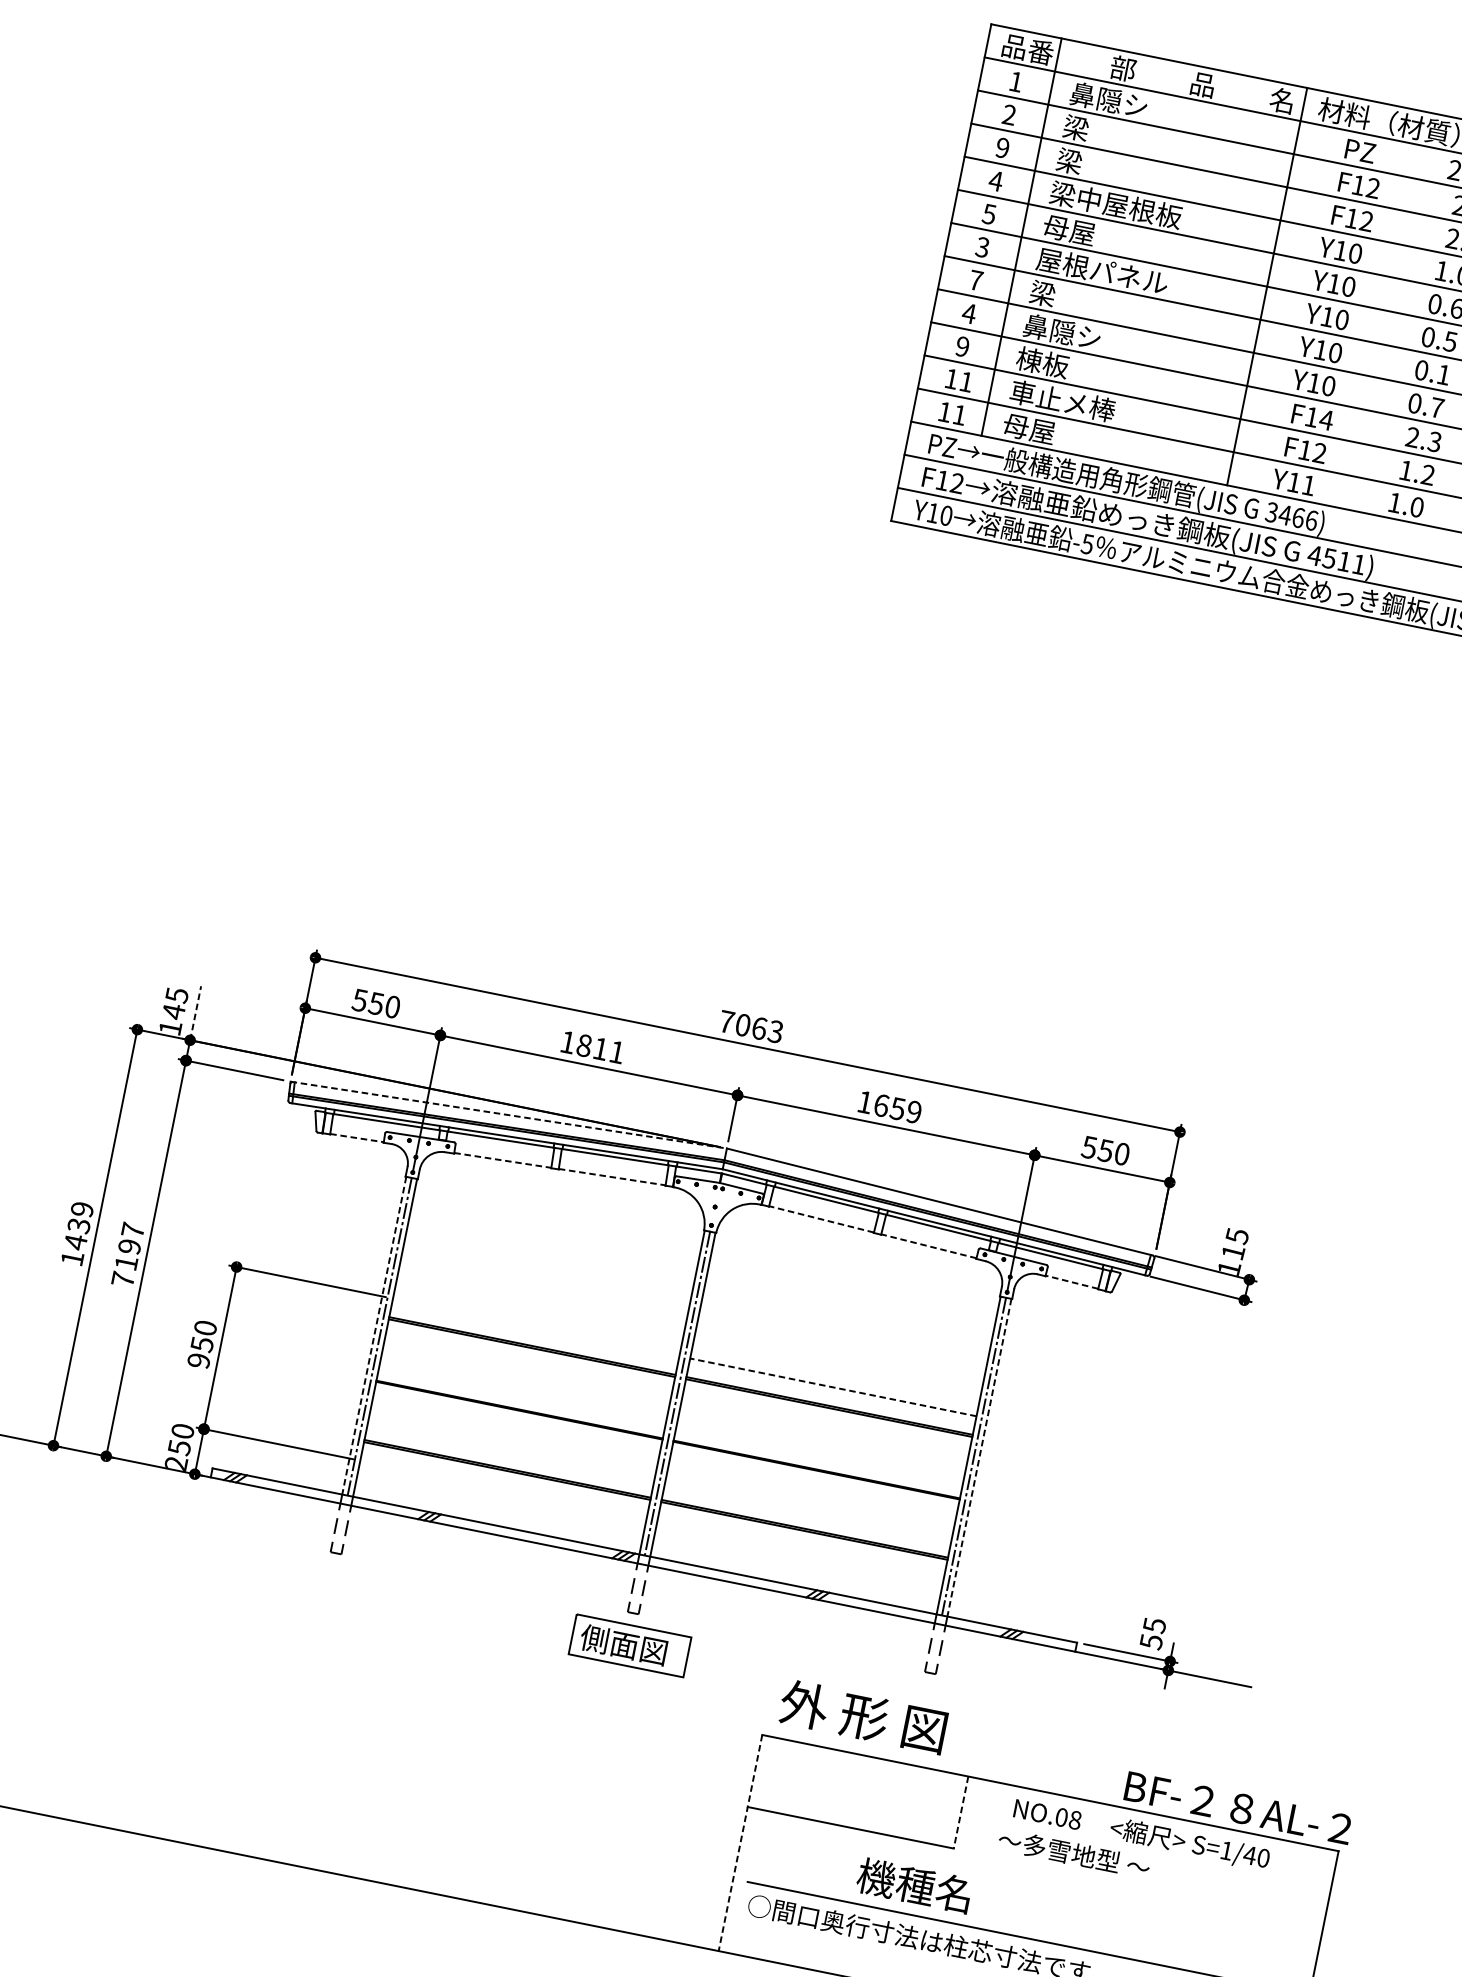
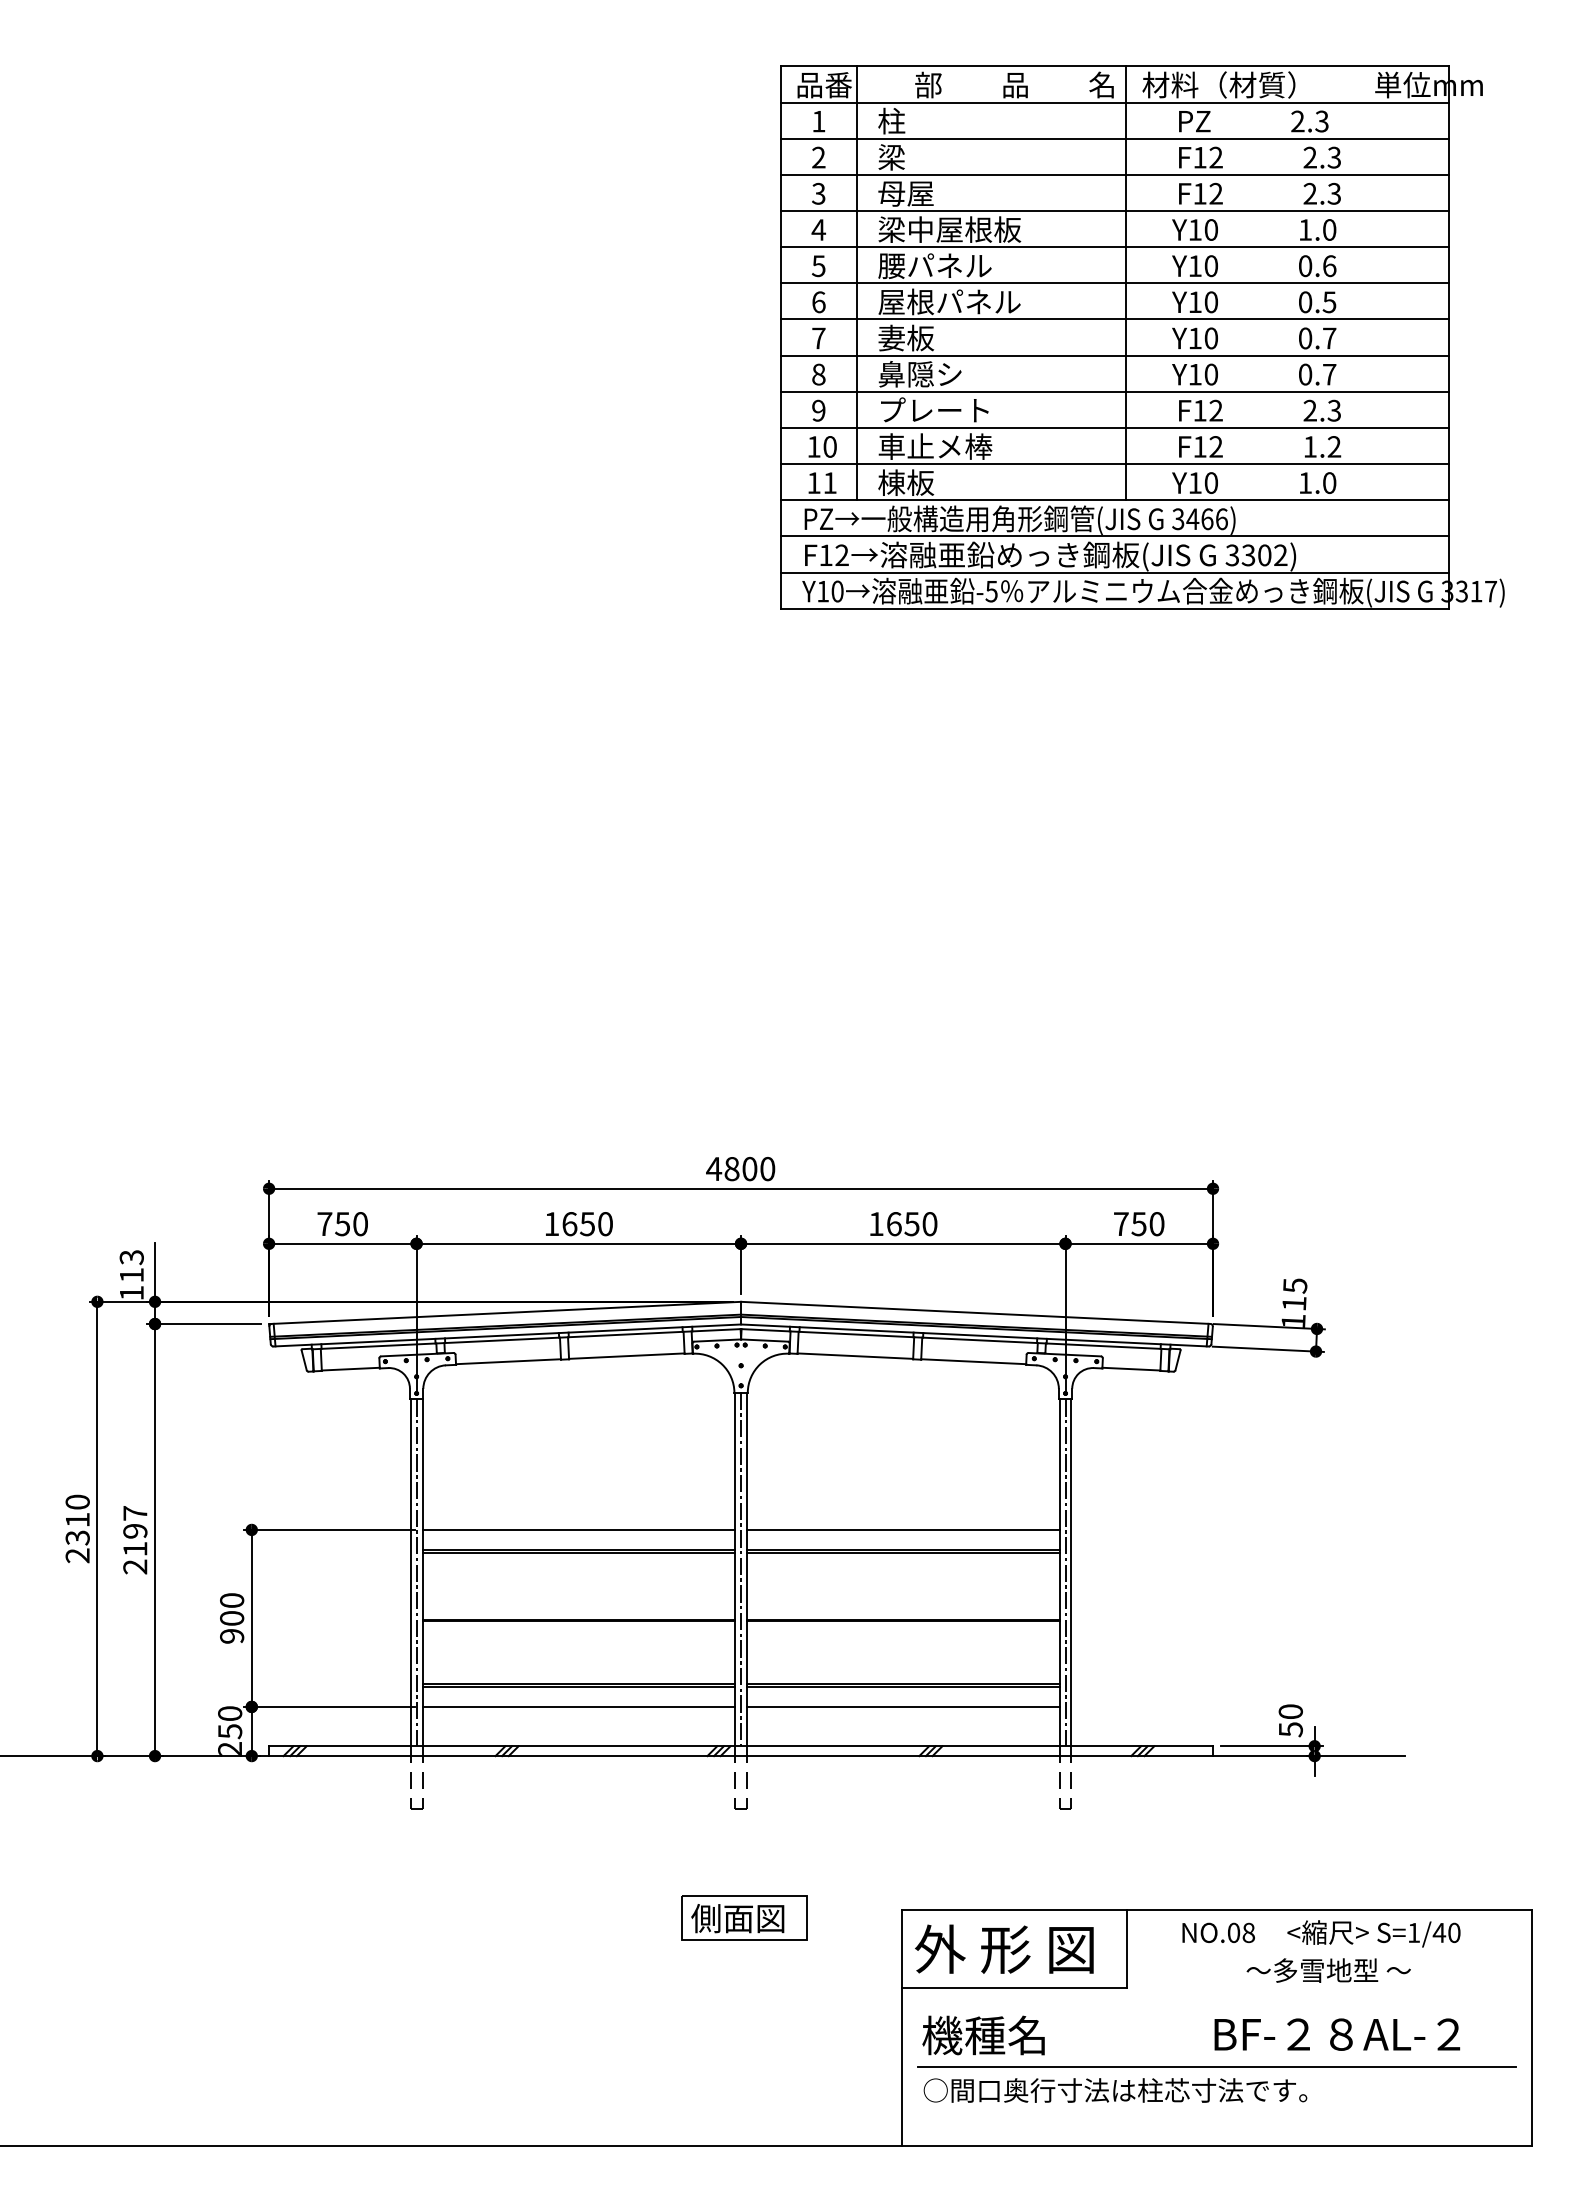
text: (1108, 99) -> (919, 120), 鼻隠シ -> 柱
text: (1002, 147) -> (818, 193), 9 -> 3
text: (1082, 163) -> (905, 193), 梁 -> 母屋
text: (1095, 236) -> (934, 266), 母屋 -> 腰パネル
text: (982, 247) -> (818, 302), 3 -> 6
text: (1056, 295) -> (906, 337), 梁 -> 妻板
text: (969, 313) -> (818, 374), 4 -> 8
text: (1067, 367) -> (933, 410), 棟板 -> プレート
text: (1443, 374) -> (1329, 338), 0.1 -> 0.7
text: (965, 381) -> (829, 446), 11 -> 10
text: (1326, 419) -> (1215, 410), F14 -> F12
text: (1029, 428) -> (906, 482), 母屋 -> 棟板
text: (1307, 485) -> (1210, 483), Y11 -> Y10
text: (1336, 560) -> (1256, 555), 4511) -> 3302)
text: (359, 1000) -> (324, 1224), 550 -> 750
text: (175, 1003) -> (131, 1266), 145 -> 113
line: (196, 1012) -> (155, 1271), dashed -> solid
text: (750, 1026) -> (740, 1168), 7063 -> 4800
text: (600, 1049) -> (587, 1224), 1811 -> 1650
text: (913, 1112) -> (929, 1224), 1659 -> 1650
line: (509, 1114) -> (505, 1312), dashed -> solid
line: (357, 1138) -> (351, 1369), dashed -> solid
text: (1088, 1147) -> (1120, 1224), 550 -> 750
line: (502, 1160) -> (508, 1361), dashed -> solid
line: (611, 1177) -> (626, 1356), dashed -> solid
line: (821, 1219) -> (855, 1356), dashed -> solid
text: (77, 1233) -> (77, 1528), 1439 -> 2310
line: (928, 1246) -> (973, 1361), dashed -> solid
text: (123, 1279) -> (135, 1566), 7197 -> 2197
line: (1071, 1282) -> (1130, 1369), dashed -> solid
line: (535, 1326) -> (578, 1529), added
line: (373, 1336) -> (410, 1573), dashed -> solid
text: (202, 1344) -> (232, 1618), 950 -> 900
line: (832, 1386) -> (902, 1529), dashed -> solid
line: (979, 1458) -> (1071, 1573), dashed -> solid
line: (503, 1489) -> (578, 1706), added
line: (800, 1549) -> (903, 1706), added
text: (1154, 1625) -> (1290, 1711), 55 -> 50
part: (629, 1645) -> (744, 1917), moved
text: (863, 1716) -> (1004, 1948), moved
text: (1238, 1807) -> (1337, 2034), moved
line: (961, 1813) -> (1127, 1949), dashed -> solid
line: (740, 1842) -> (902, 2027), dashed -> solid
text: (1074, 1853) -> (1328, 1970), moved
text: (914, 1885) -> (983, 2035), moved

